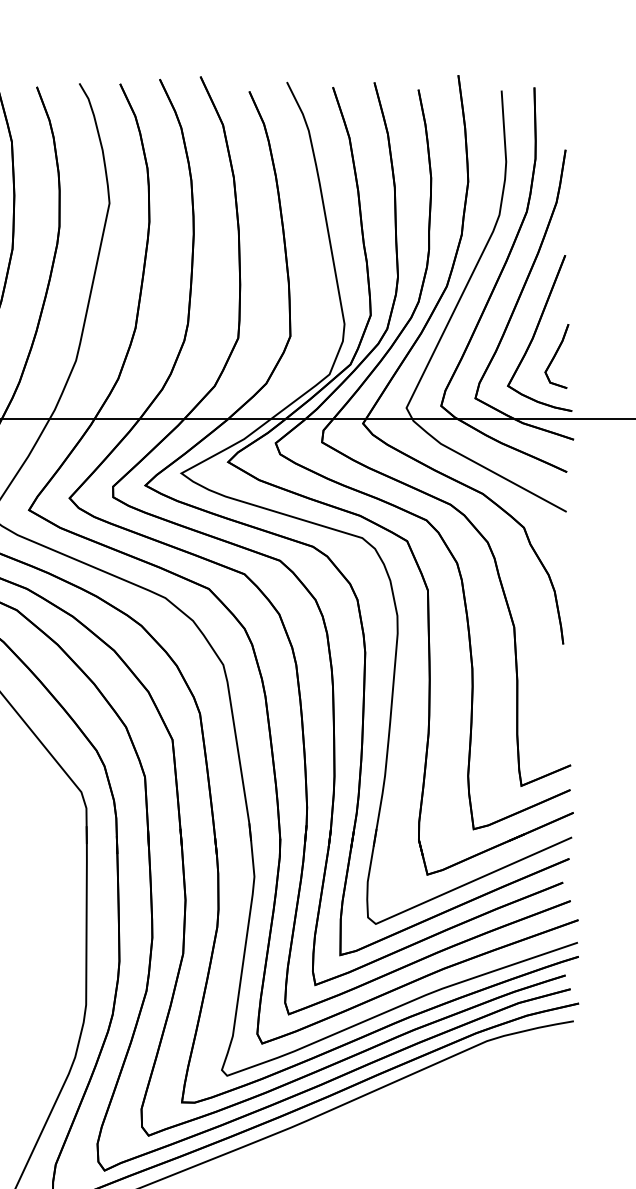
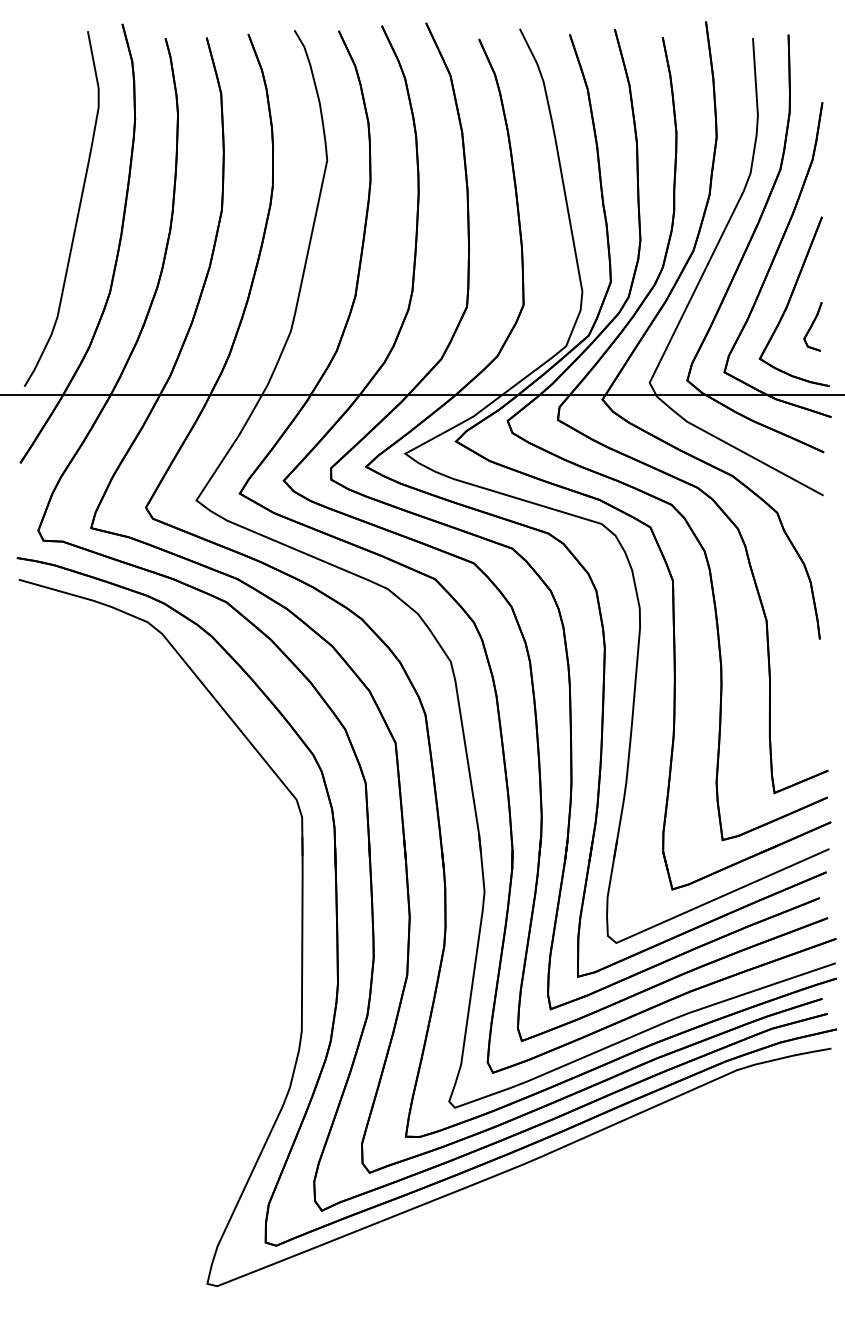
part: (556, 356) -> (812, 326), size x0.7

